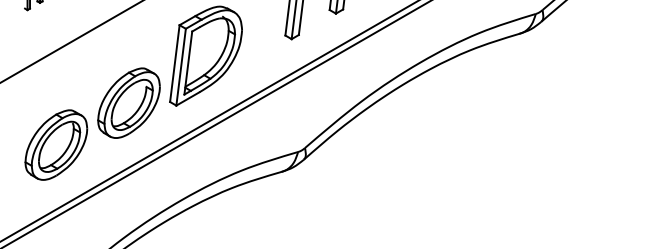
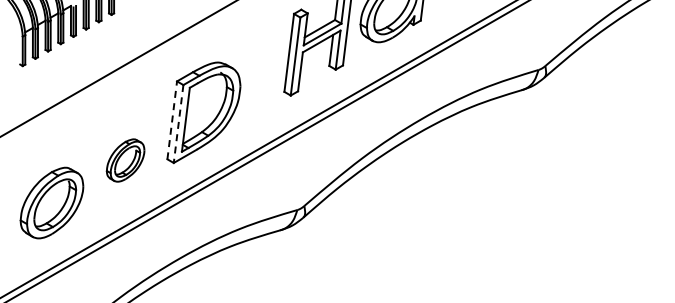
line: (175, 62) -> (172, 119), solid -> dashed
line: (181, 67) -> (178, 124), solid -> dashed
part: (128, 103) -> (125, 160), size x0.6

